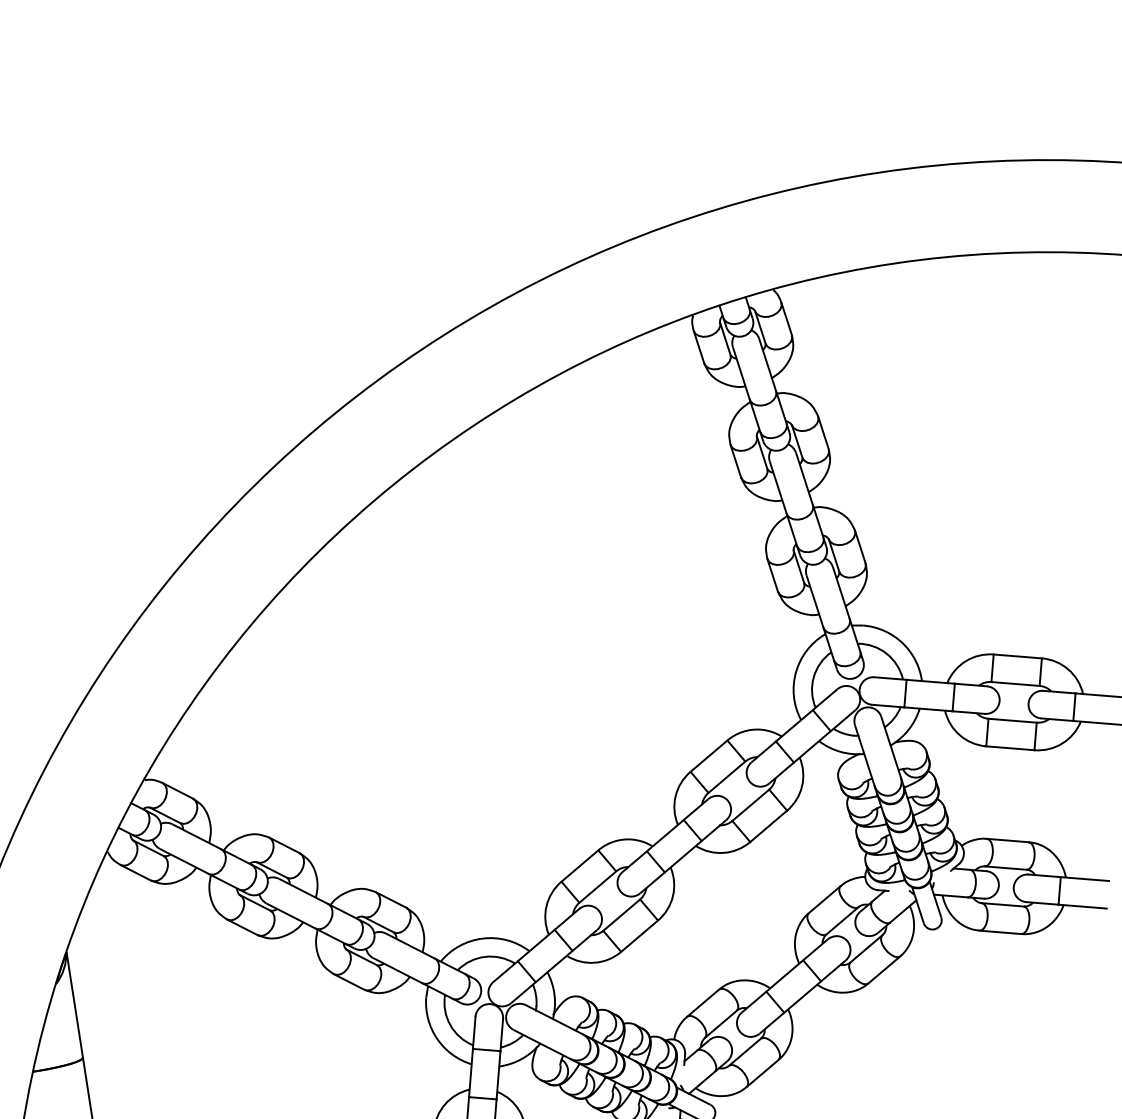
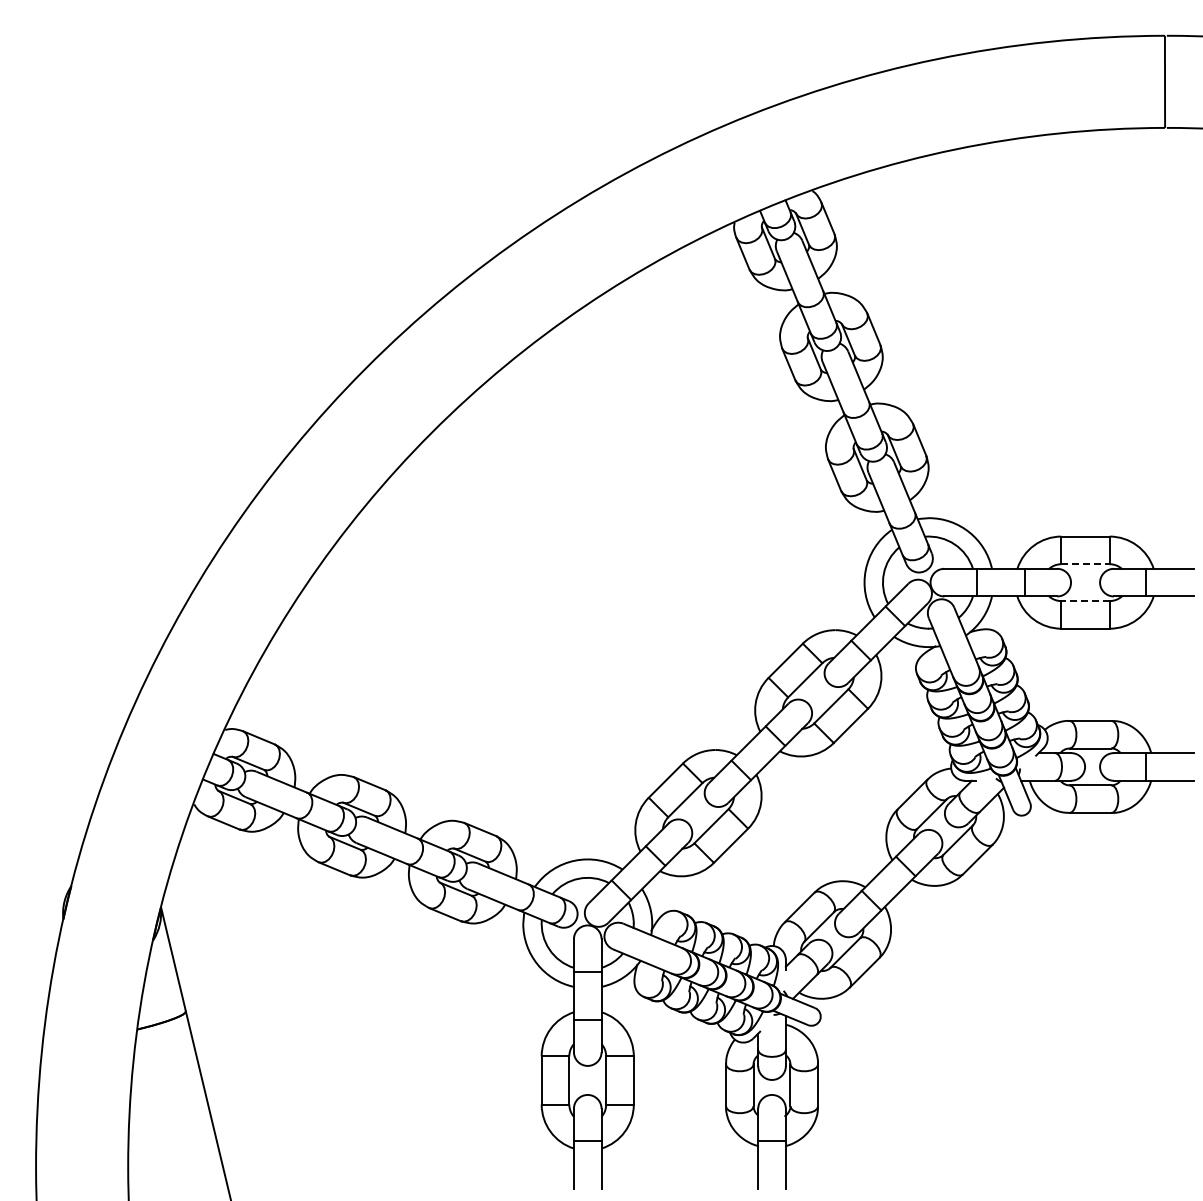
line: (1016, 684) -> (1086, 564), solid -> dashed
line: (1012, 721) -> (1085, 601), solid -> dashed

